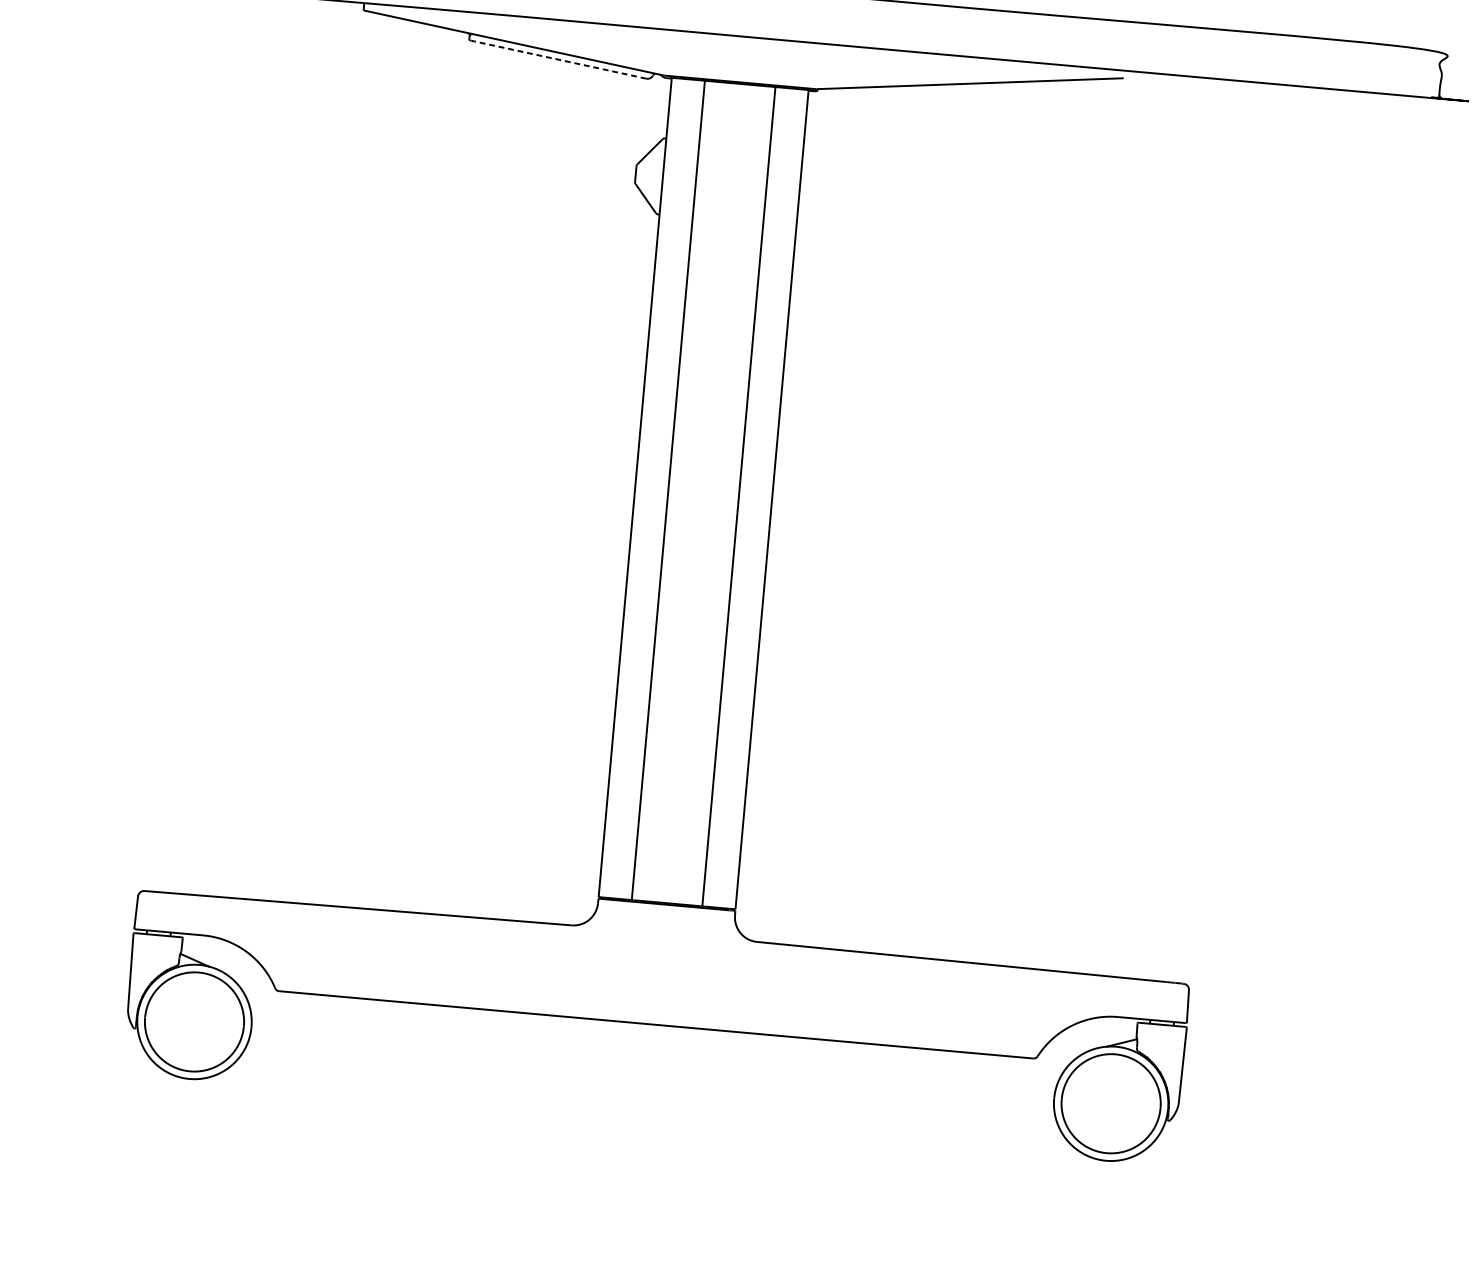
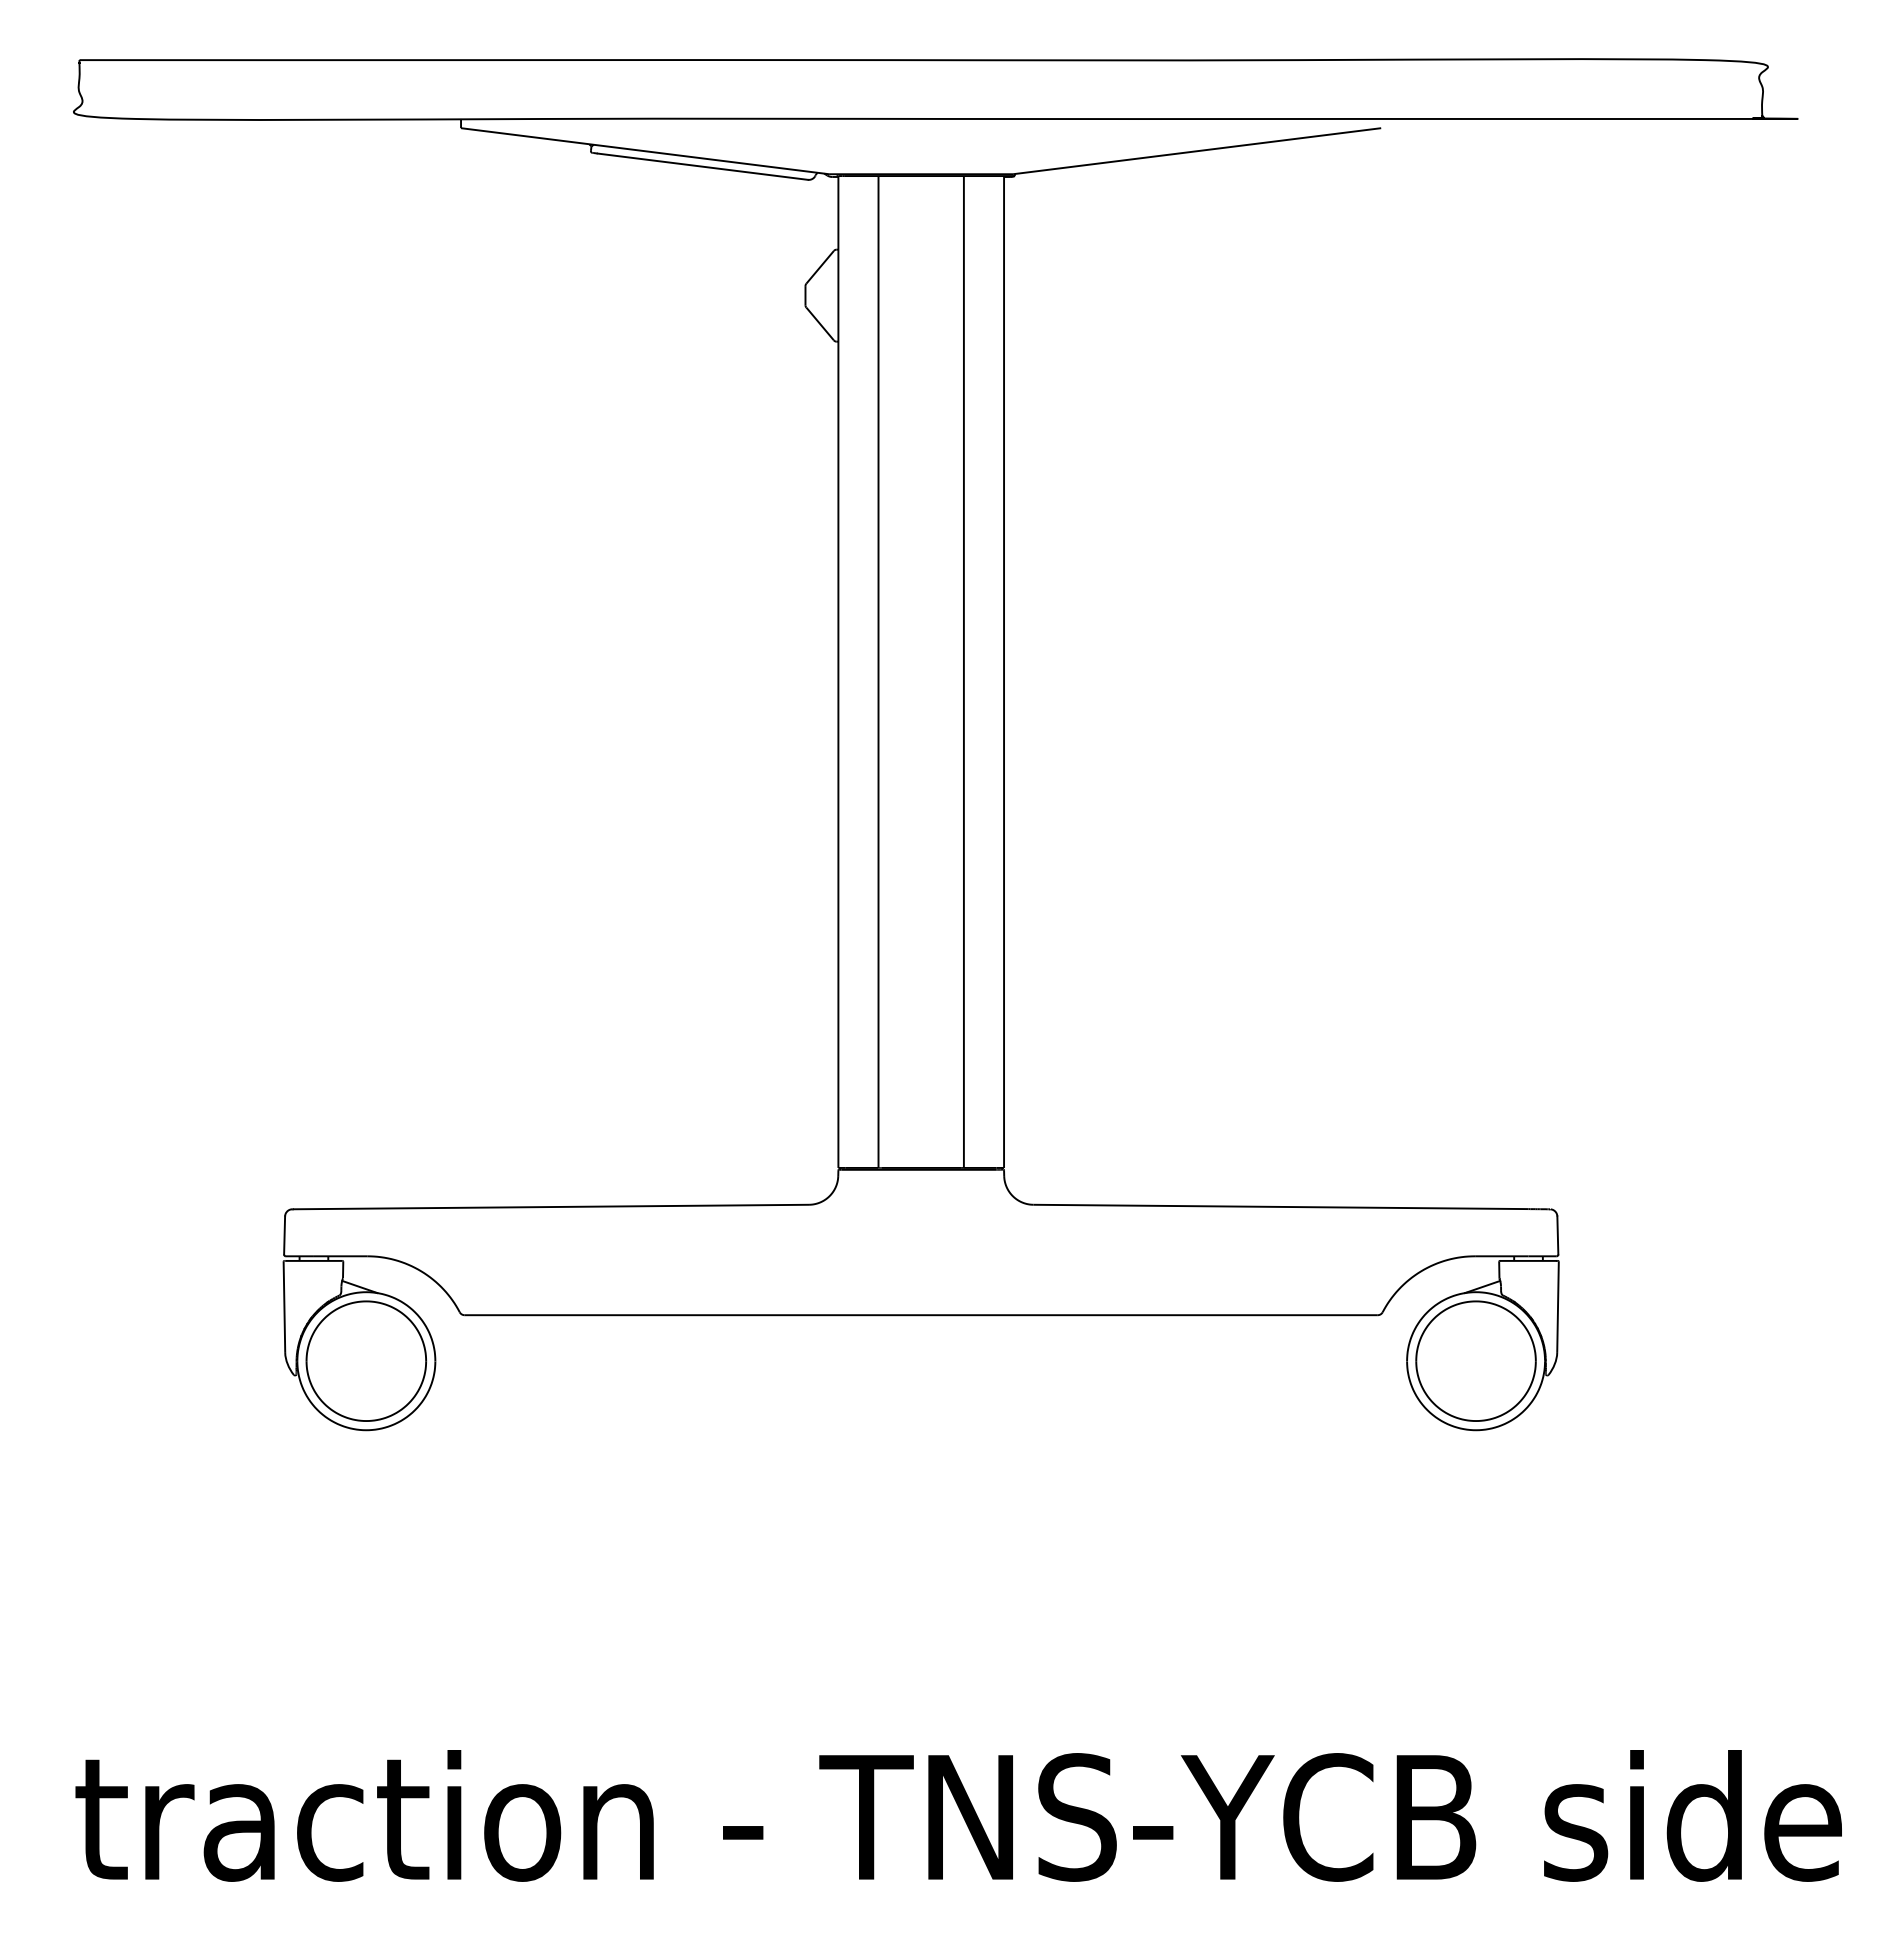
line: (560, 59) -> (702, 166), dashed -> solid

